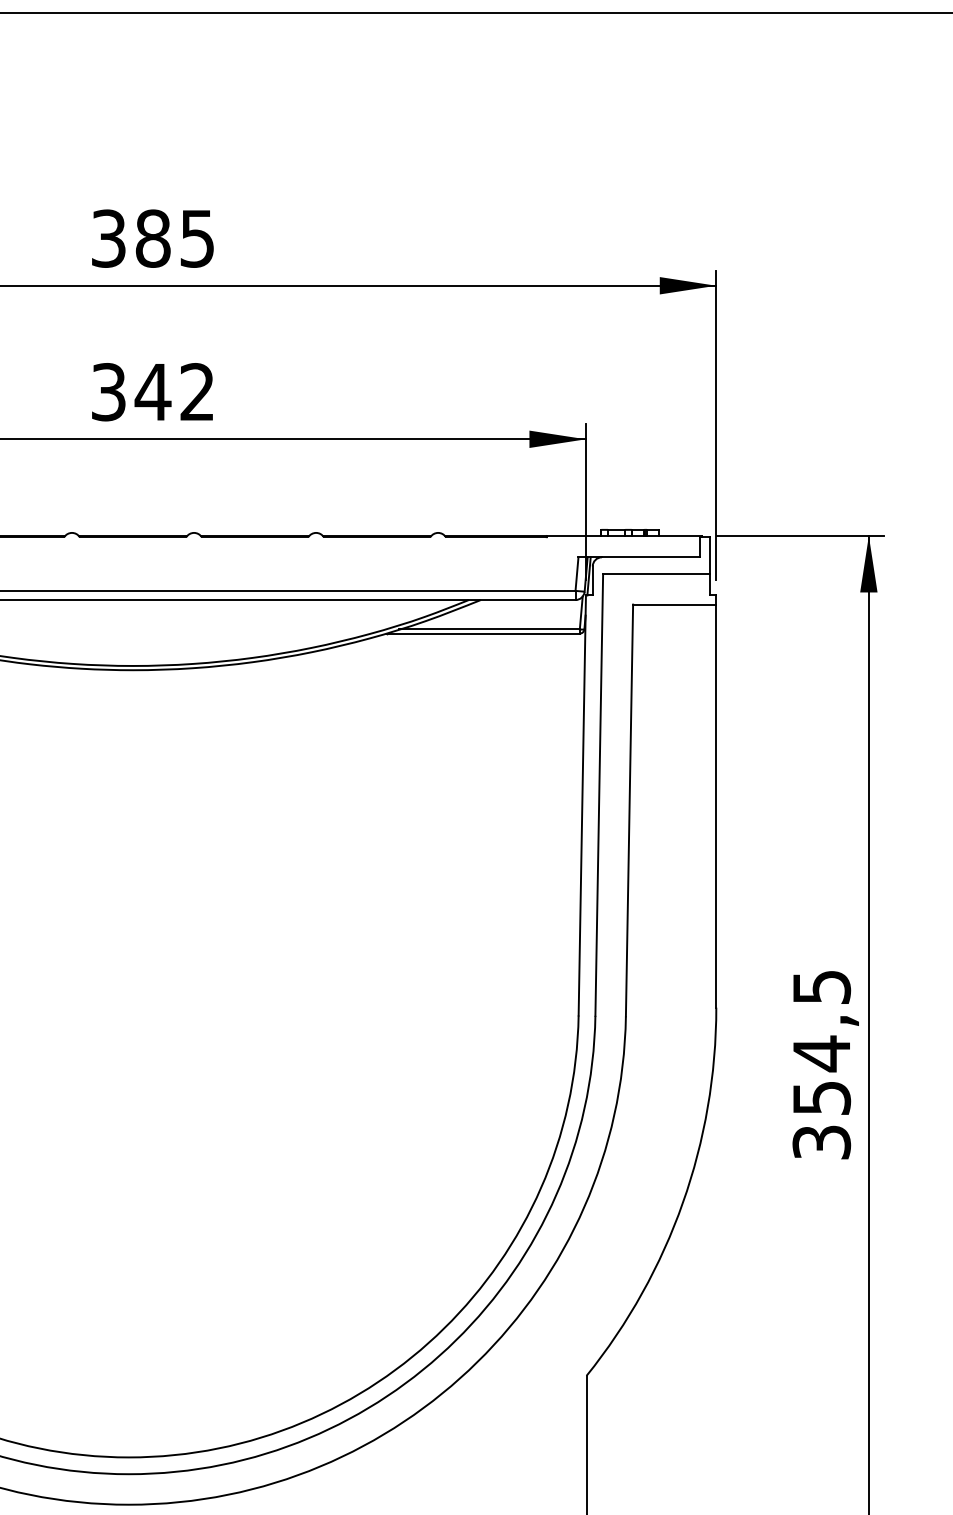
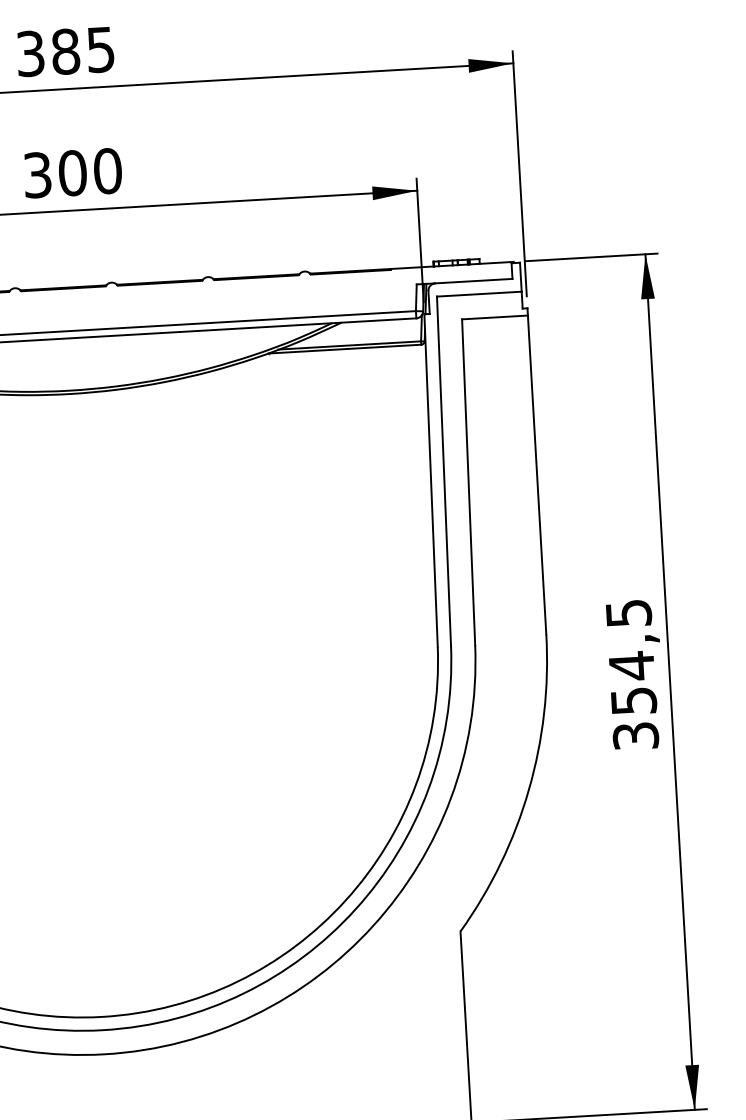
text: (174, 392) -> (89, 172), 342 -> 300

